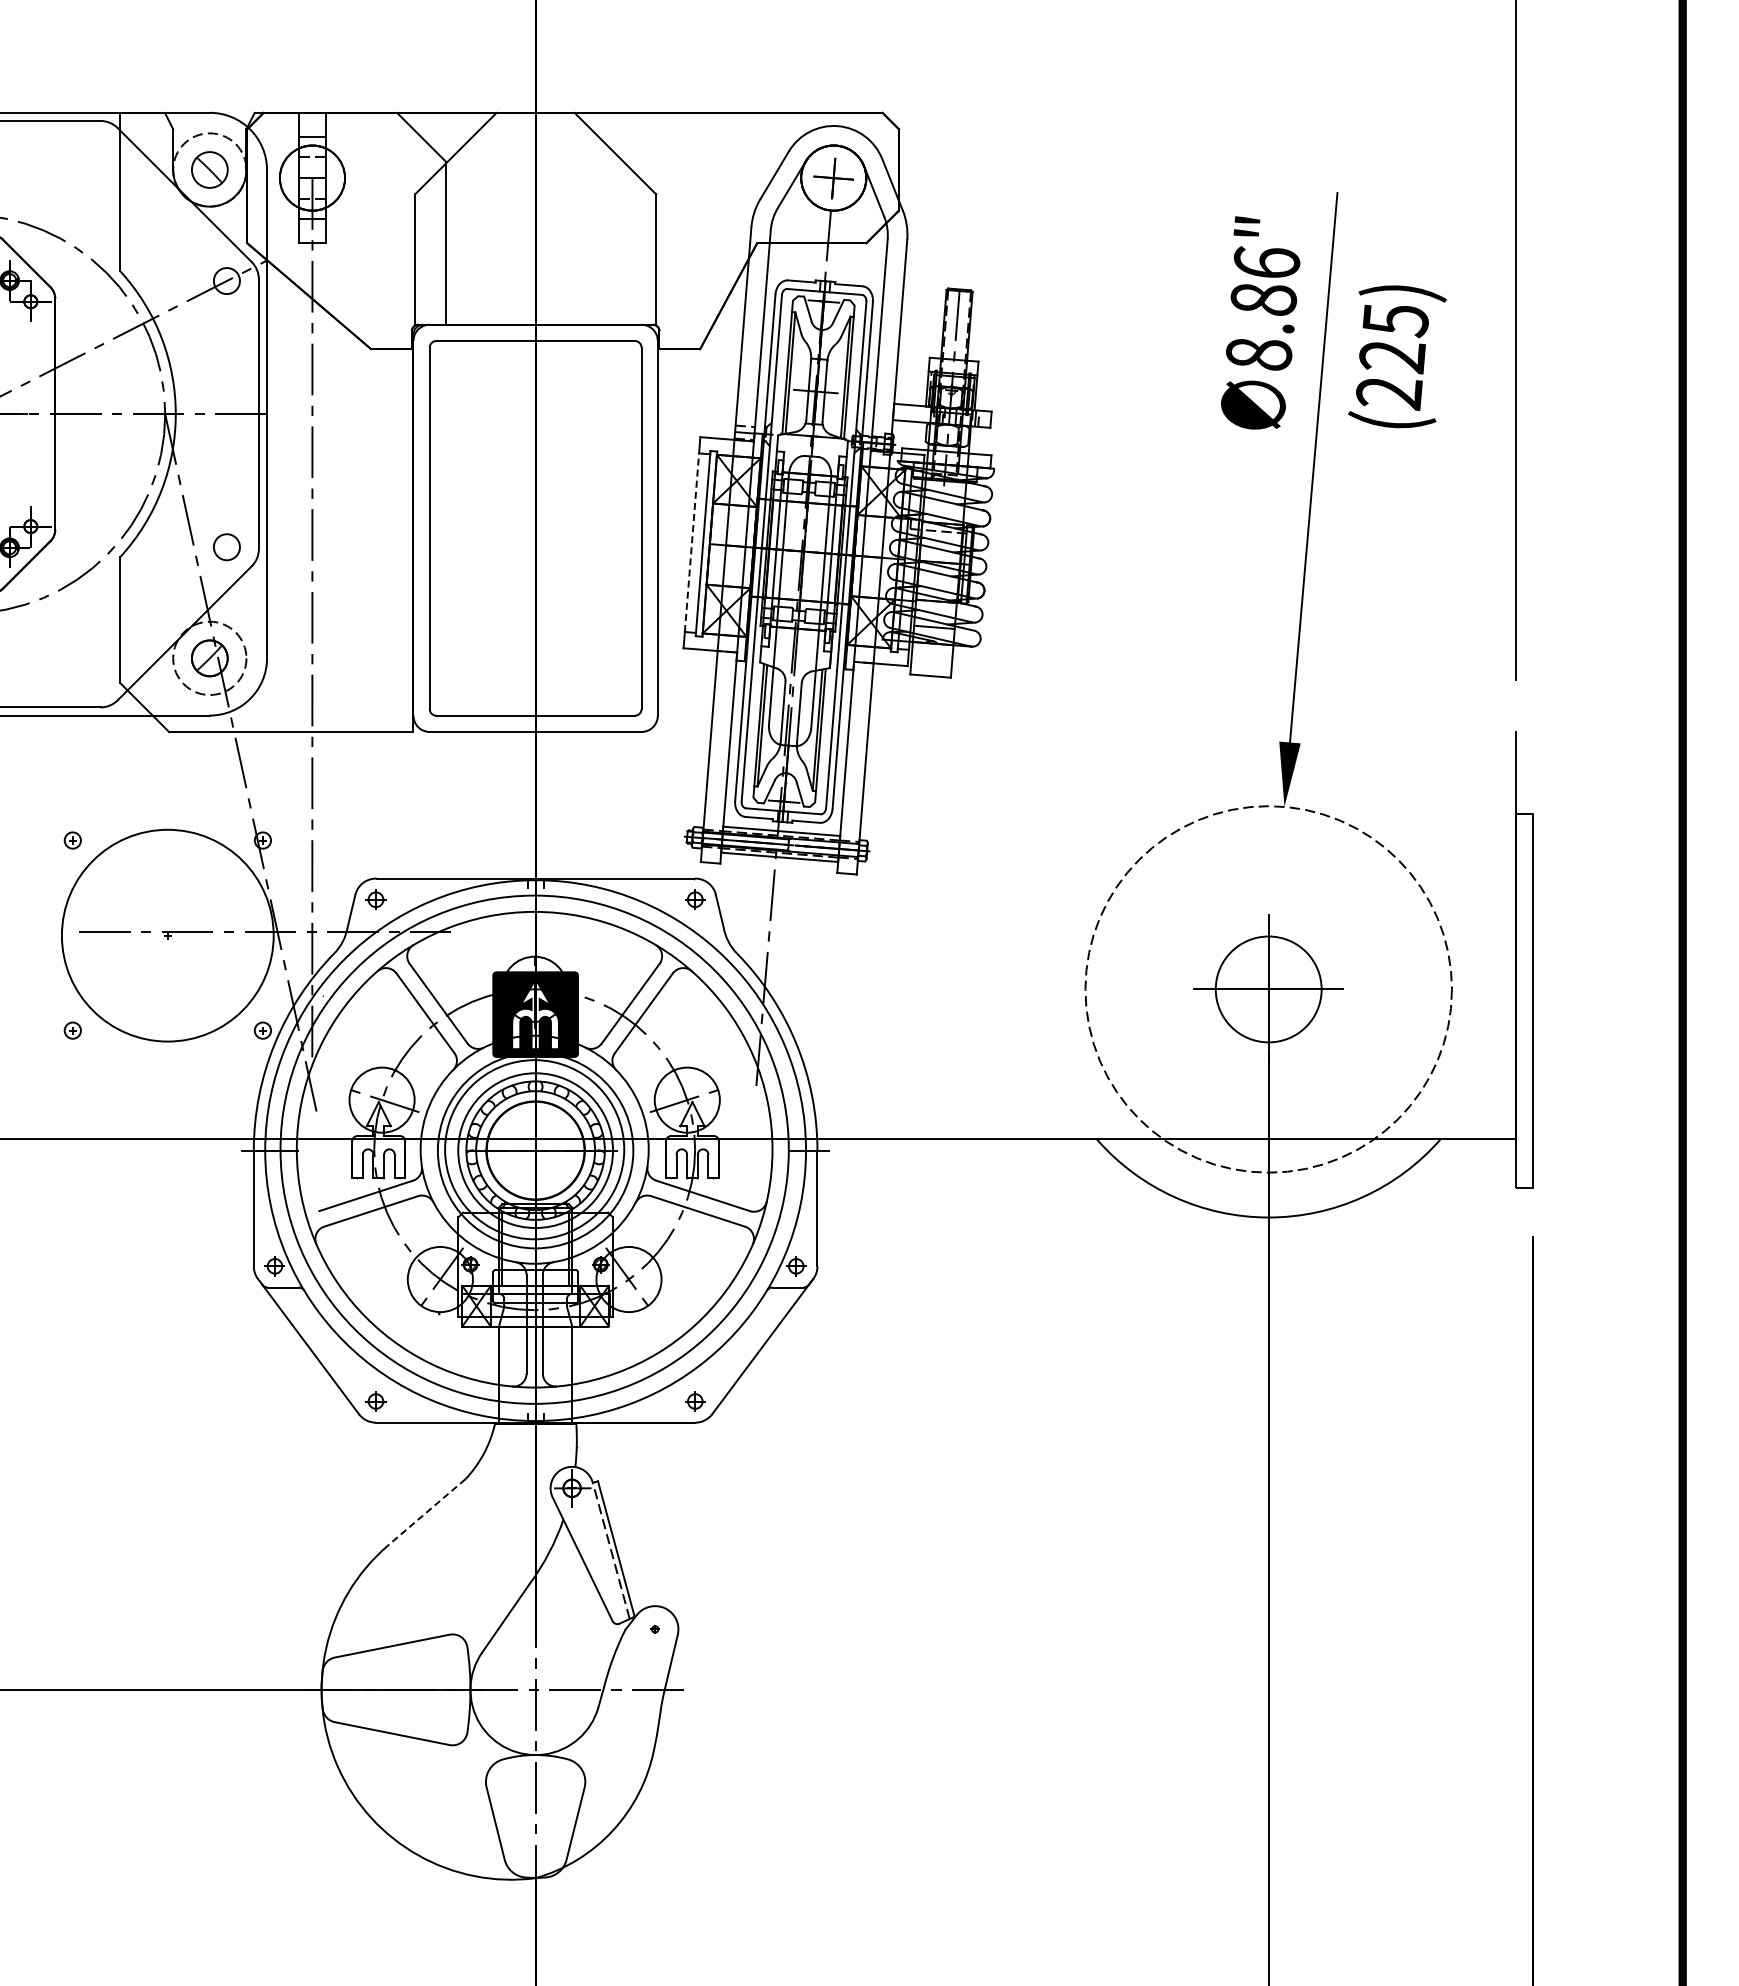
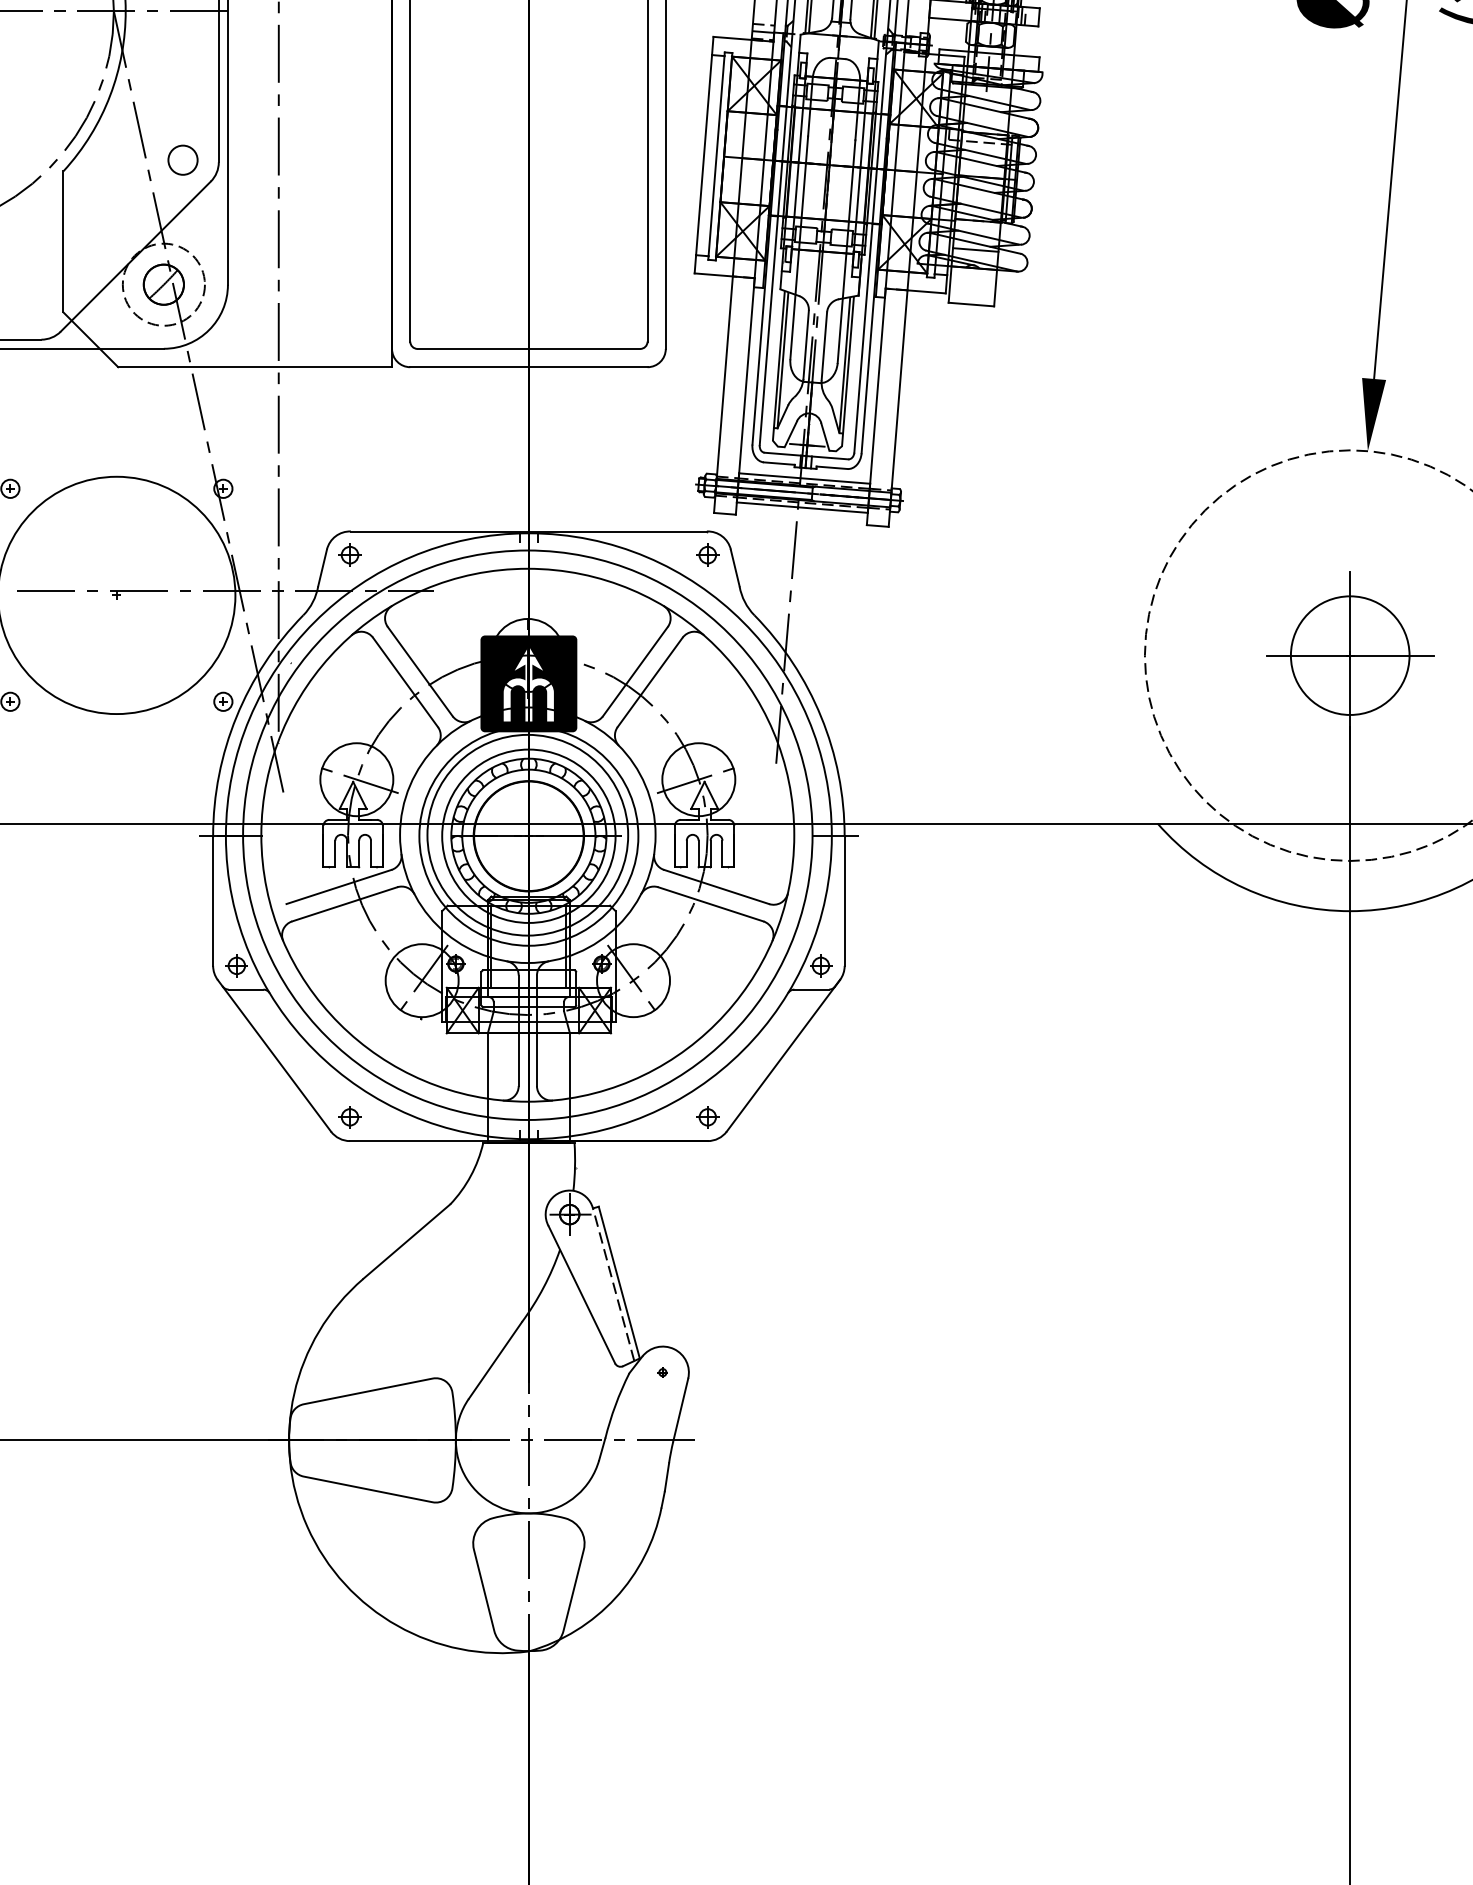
line: (691, 542) -> (703, 154), dashed -> solid
line: (426, 1512) -> (406, 1241), dashed -> solid

